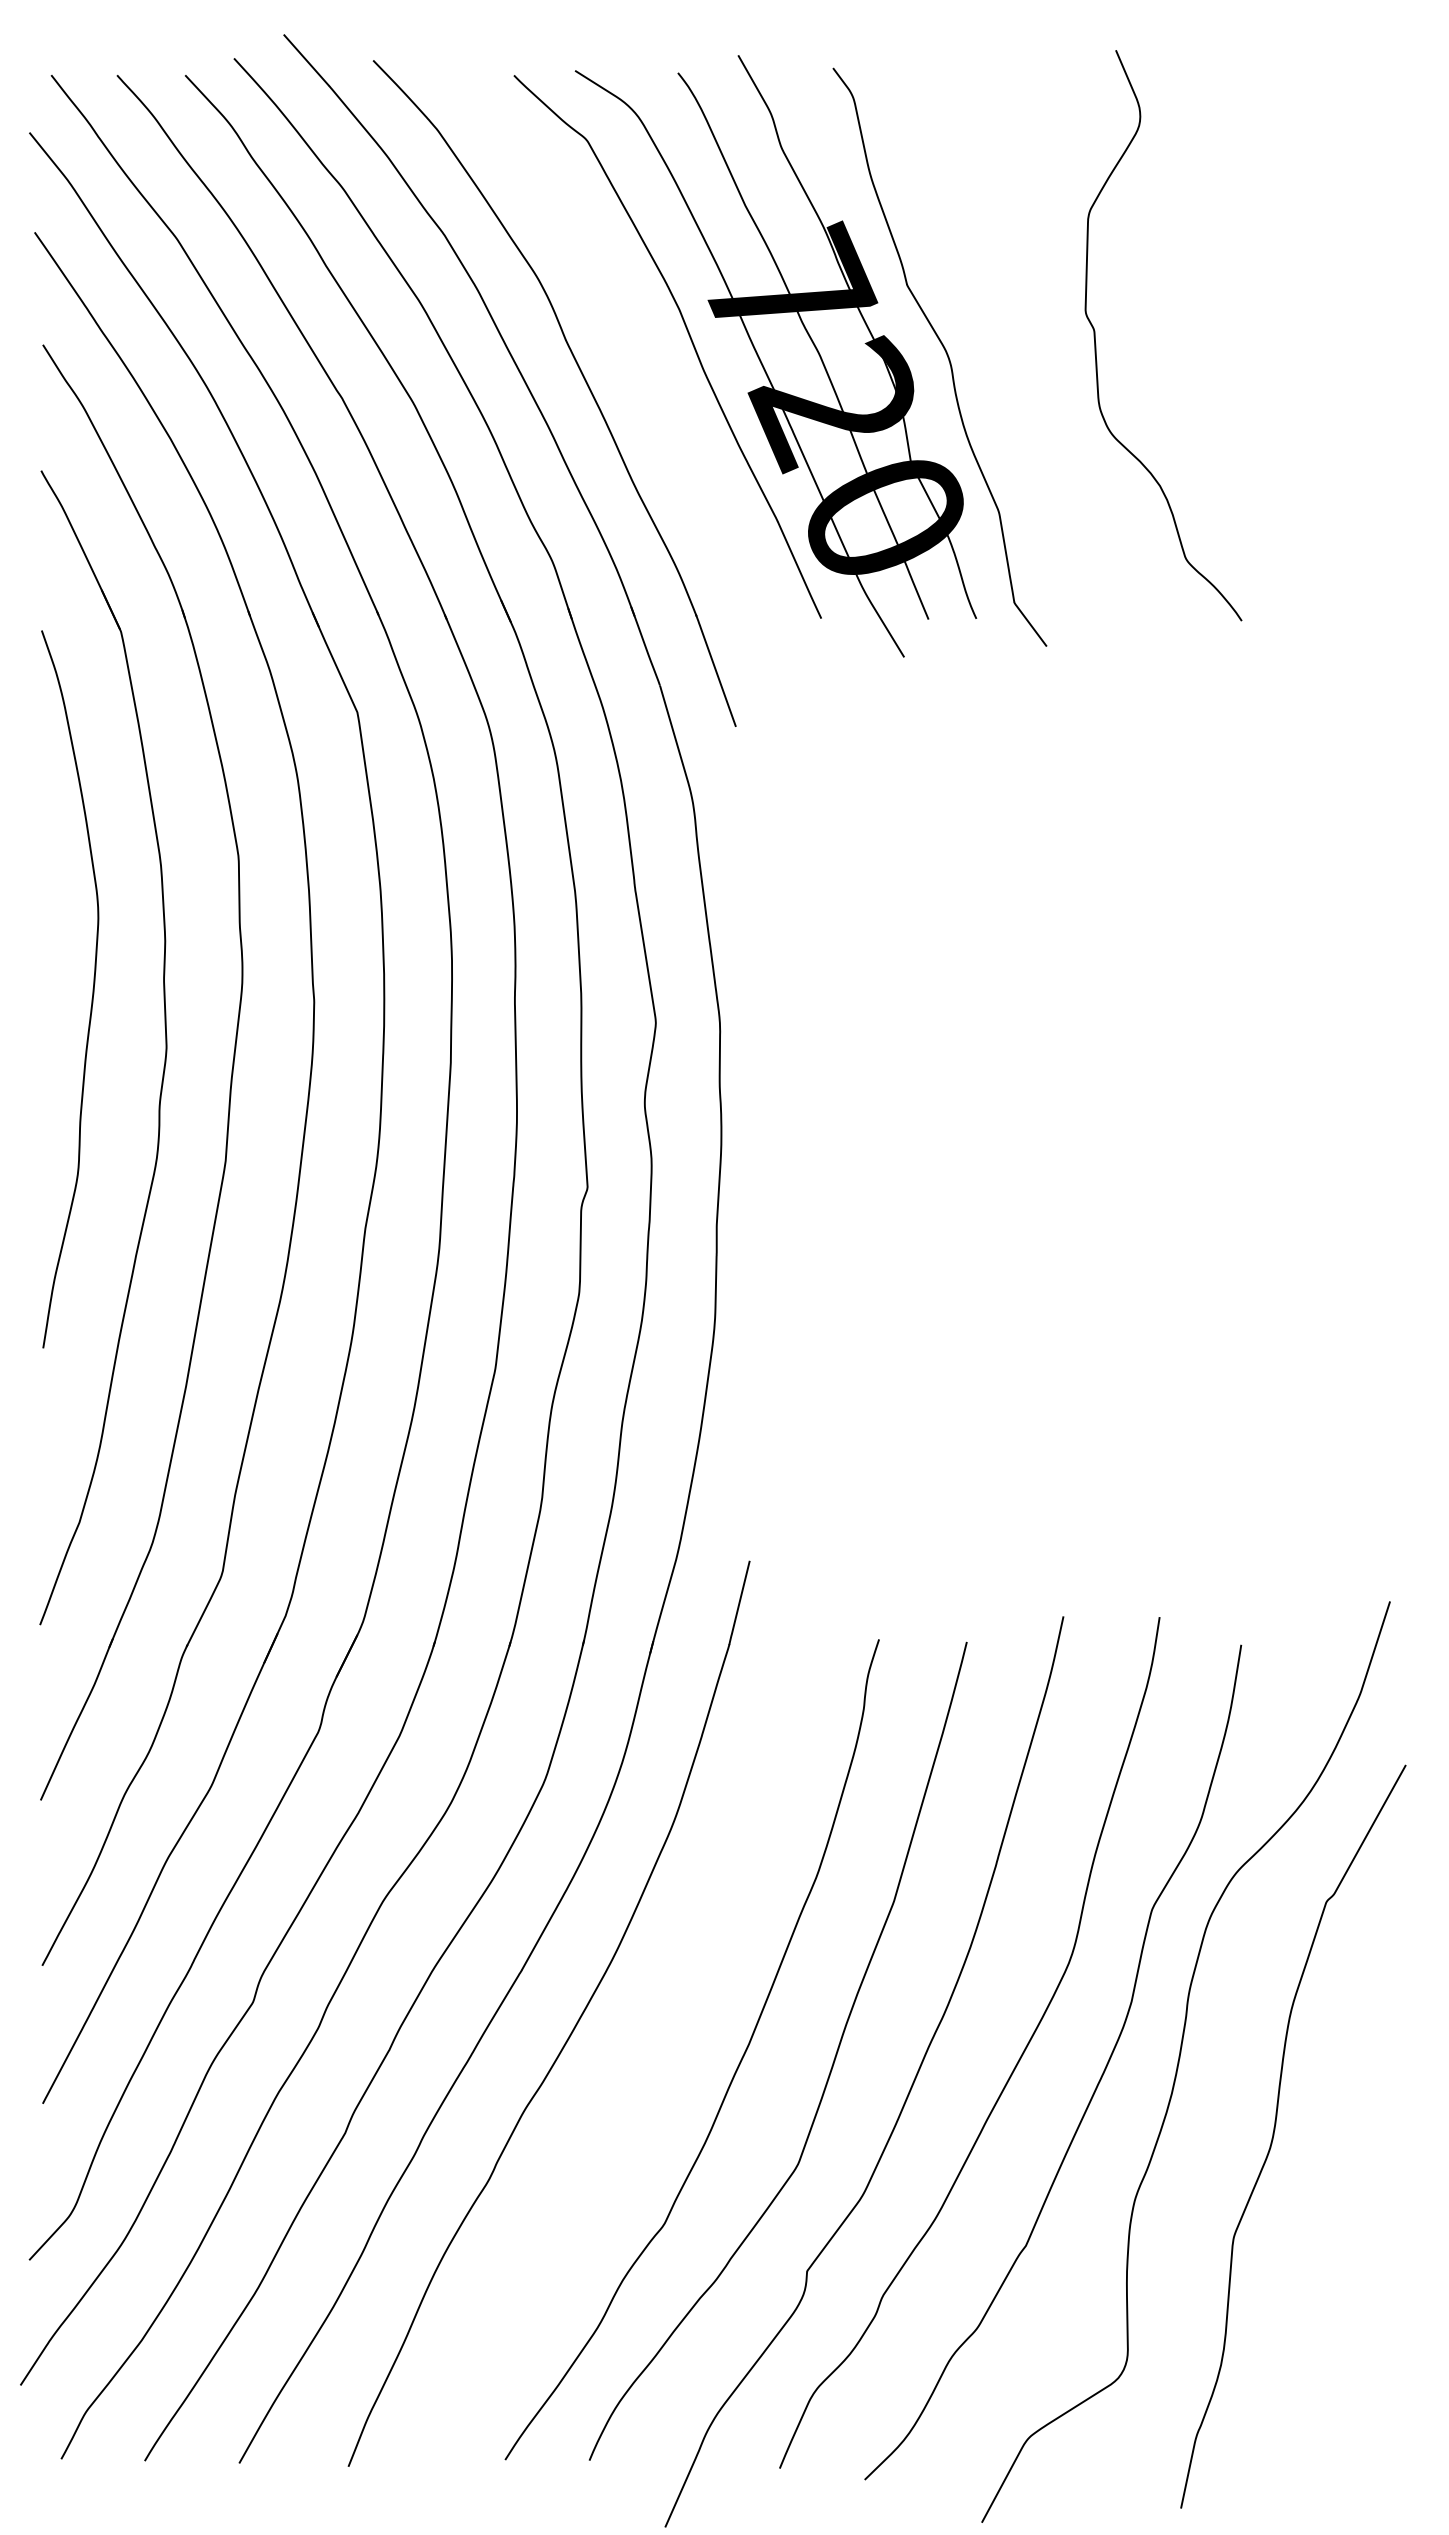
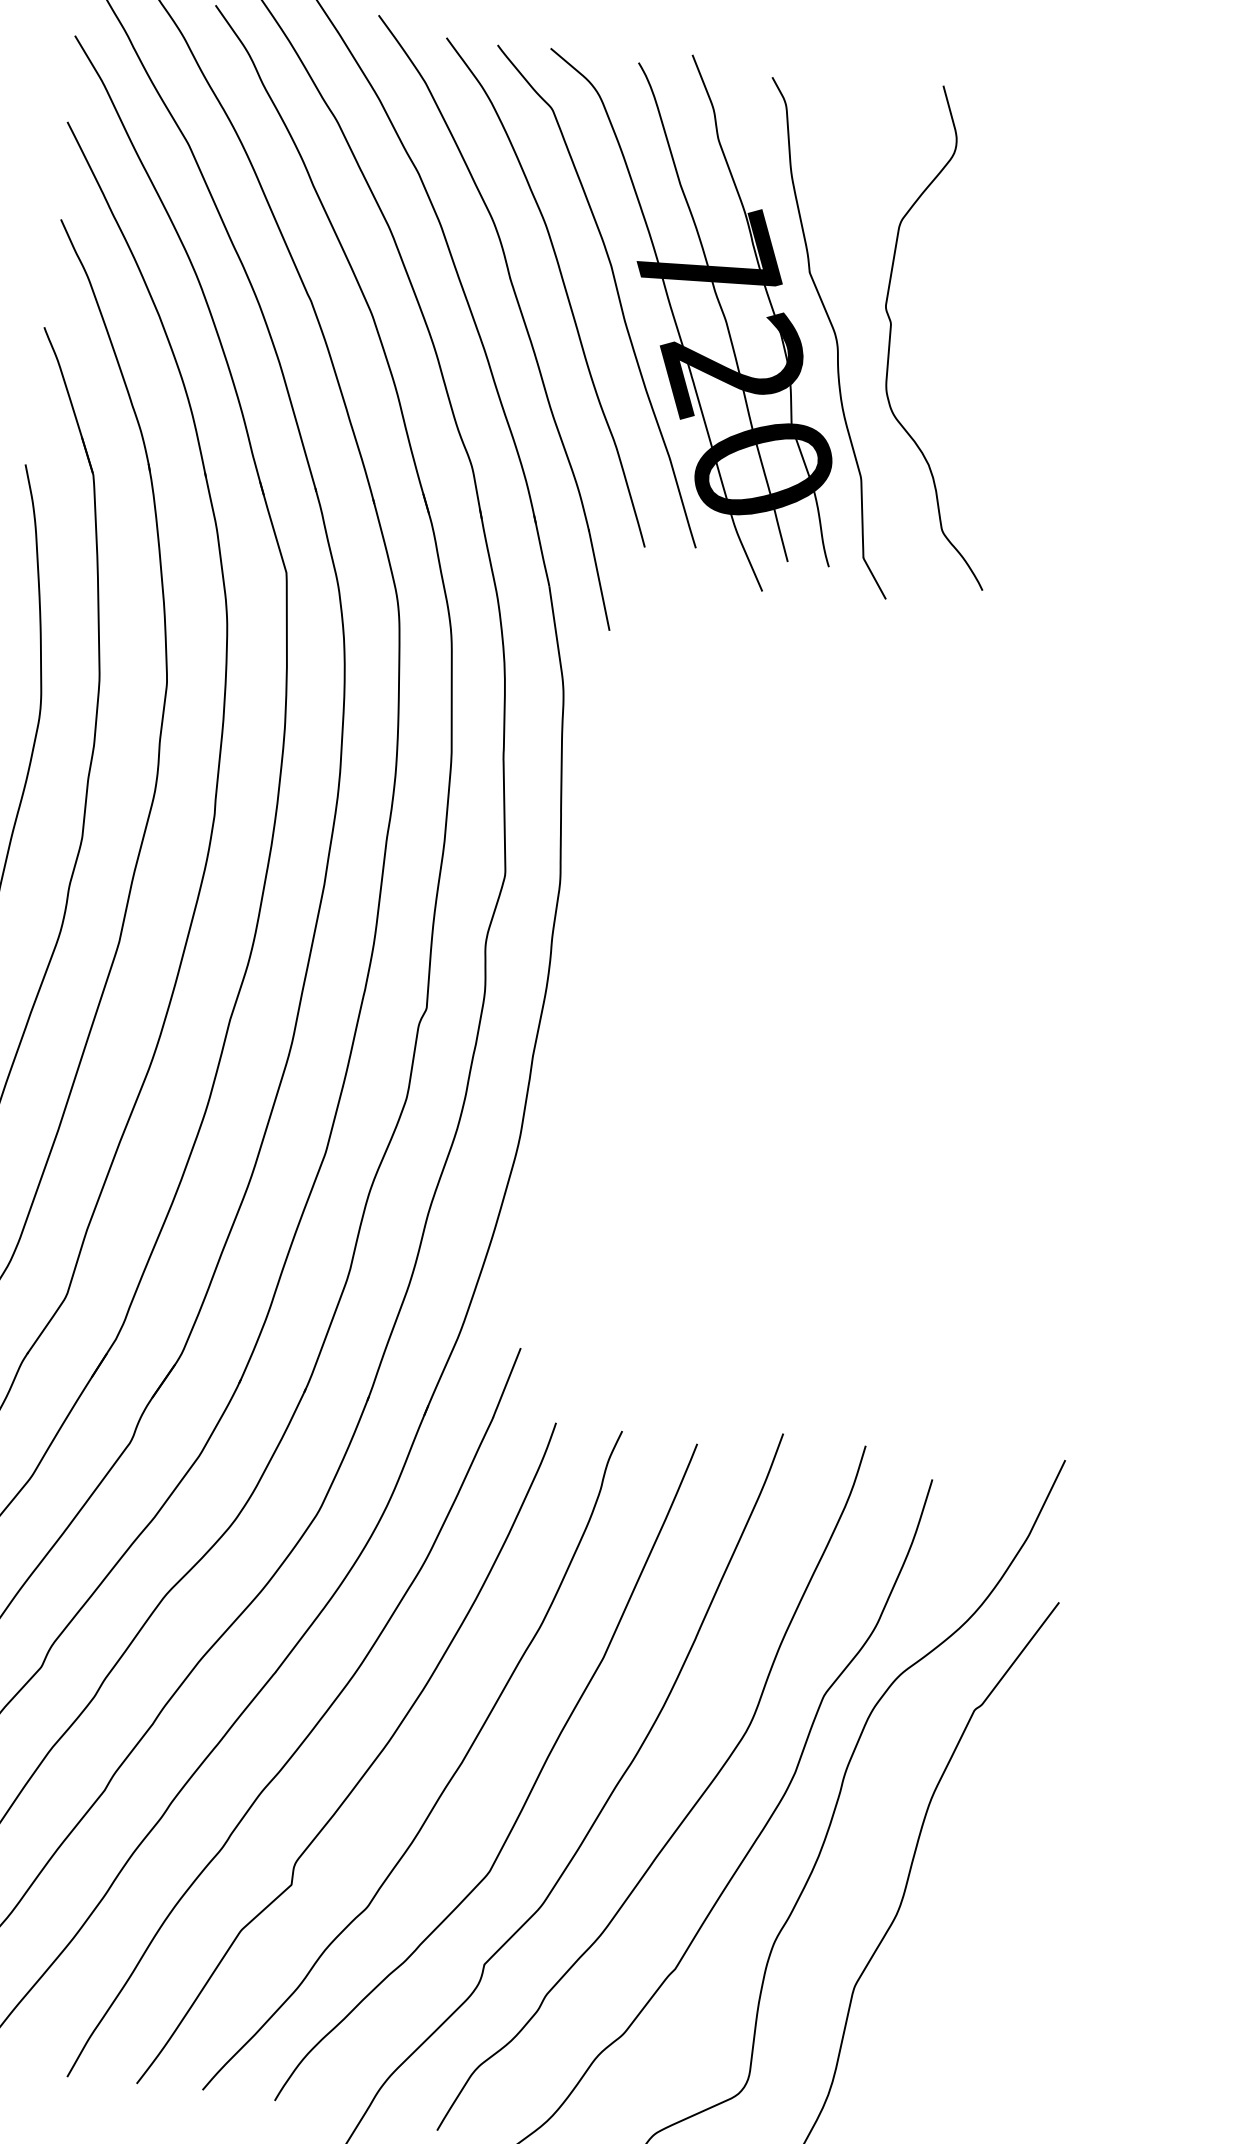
curve: (628, 341) -> (563, 287), added
curve: (1096, 344) -> (891, 335), moved
curve: (642, 2065) -> (367, 1768), added

